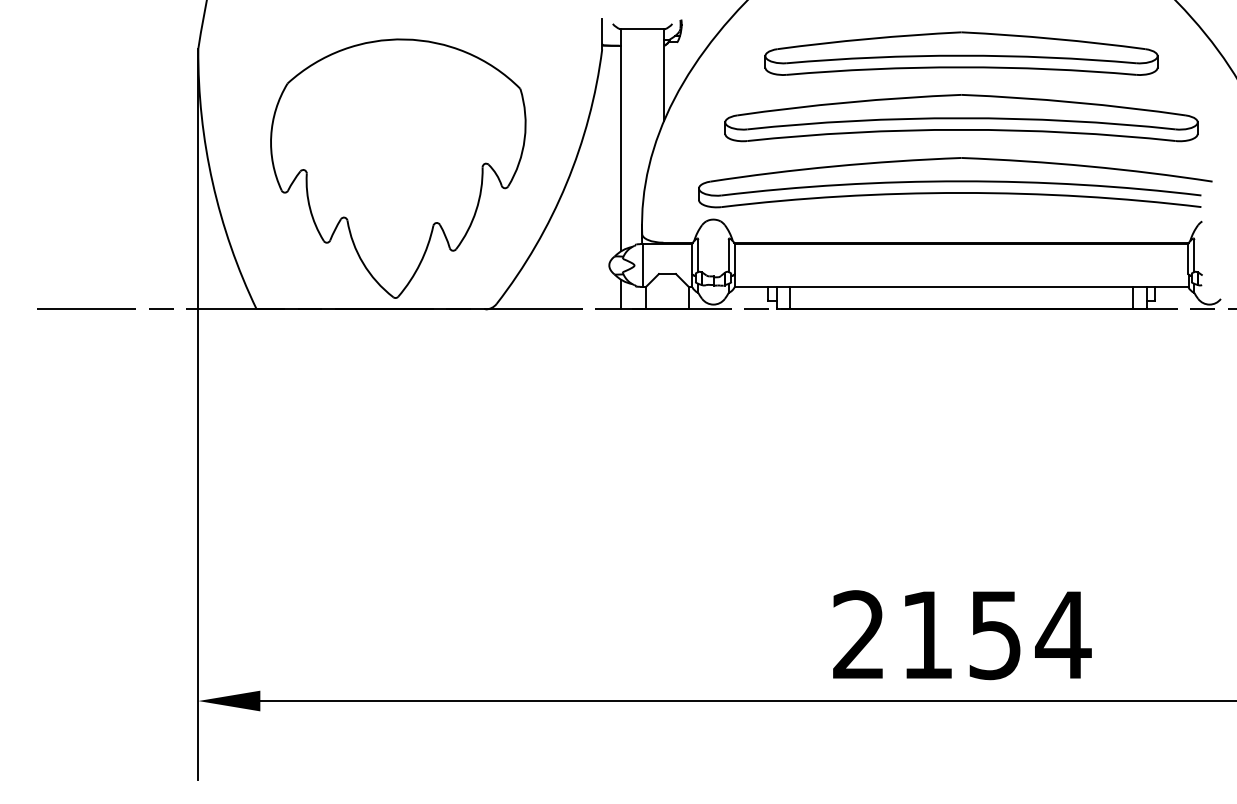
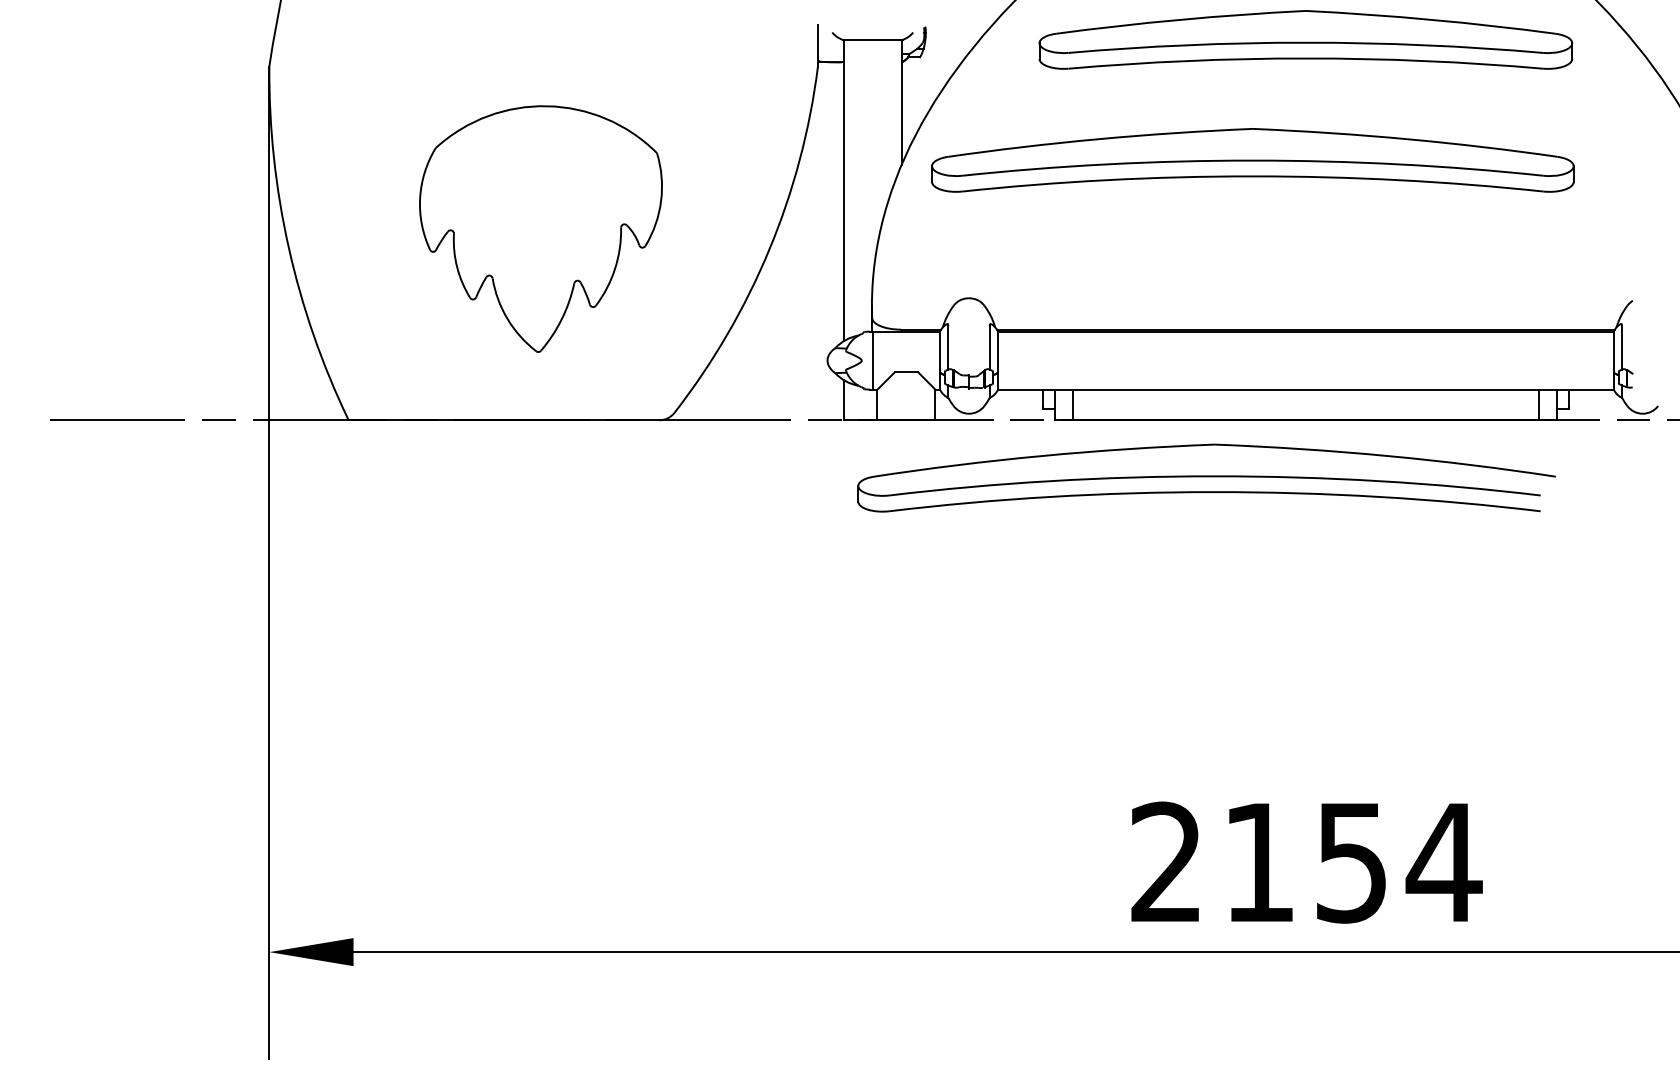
part: (961, 53) -> (1305, 39), moved
part: (961, 118) -> (1252, 160), moved
part: (397, 168) -> (540, 228), size x0.7
part: (955, 182) -> (1206, 477), moved

